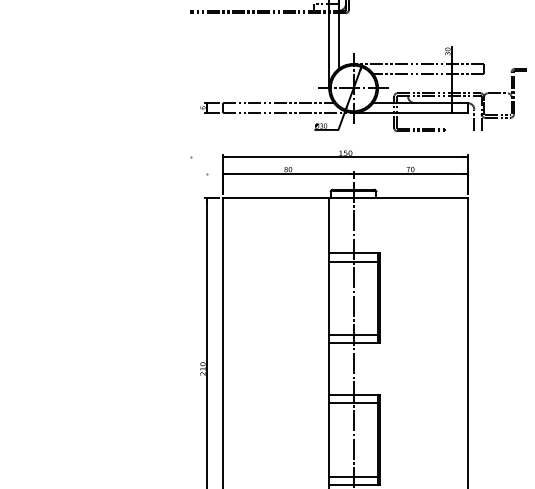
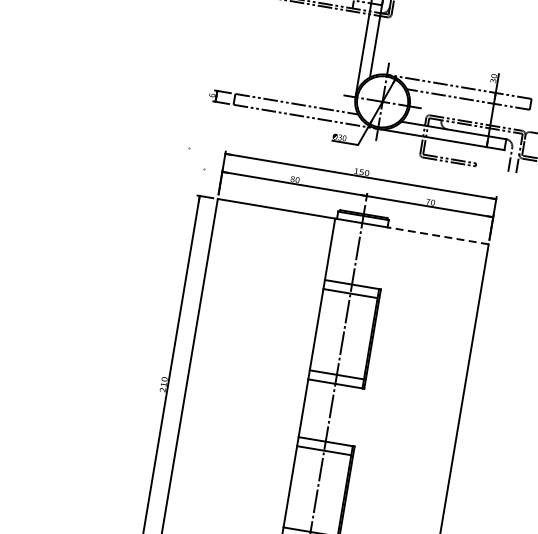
line: (422, 197) -> (438, 235), solid -> dashed

